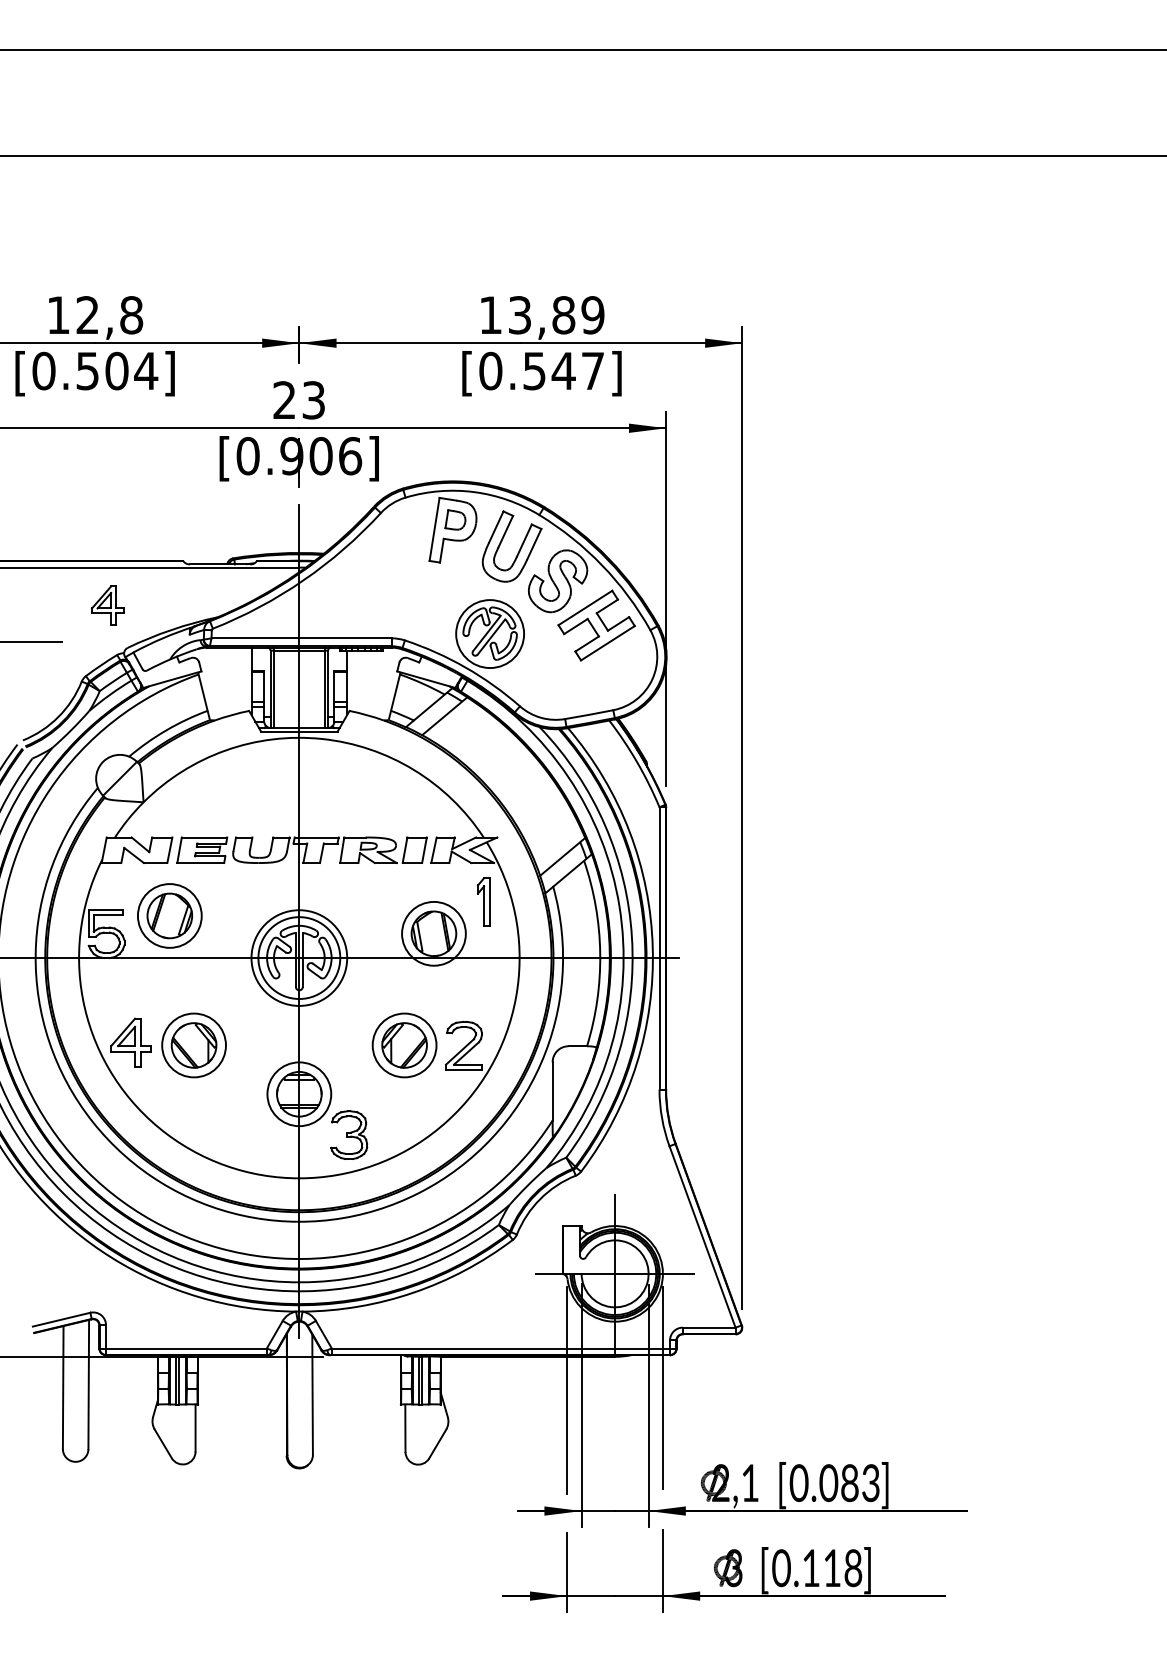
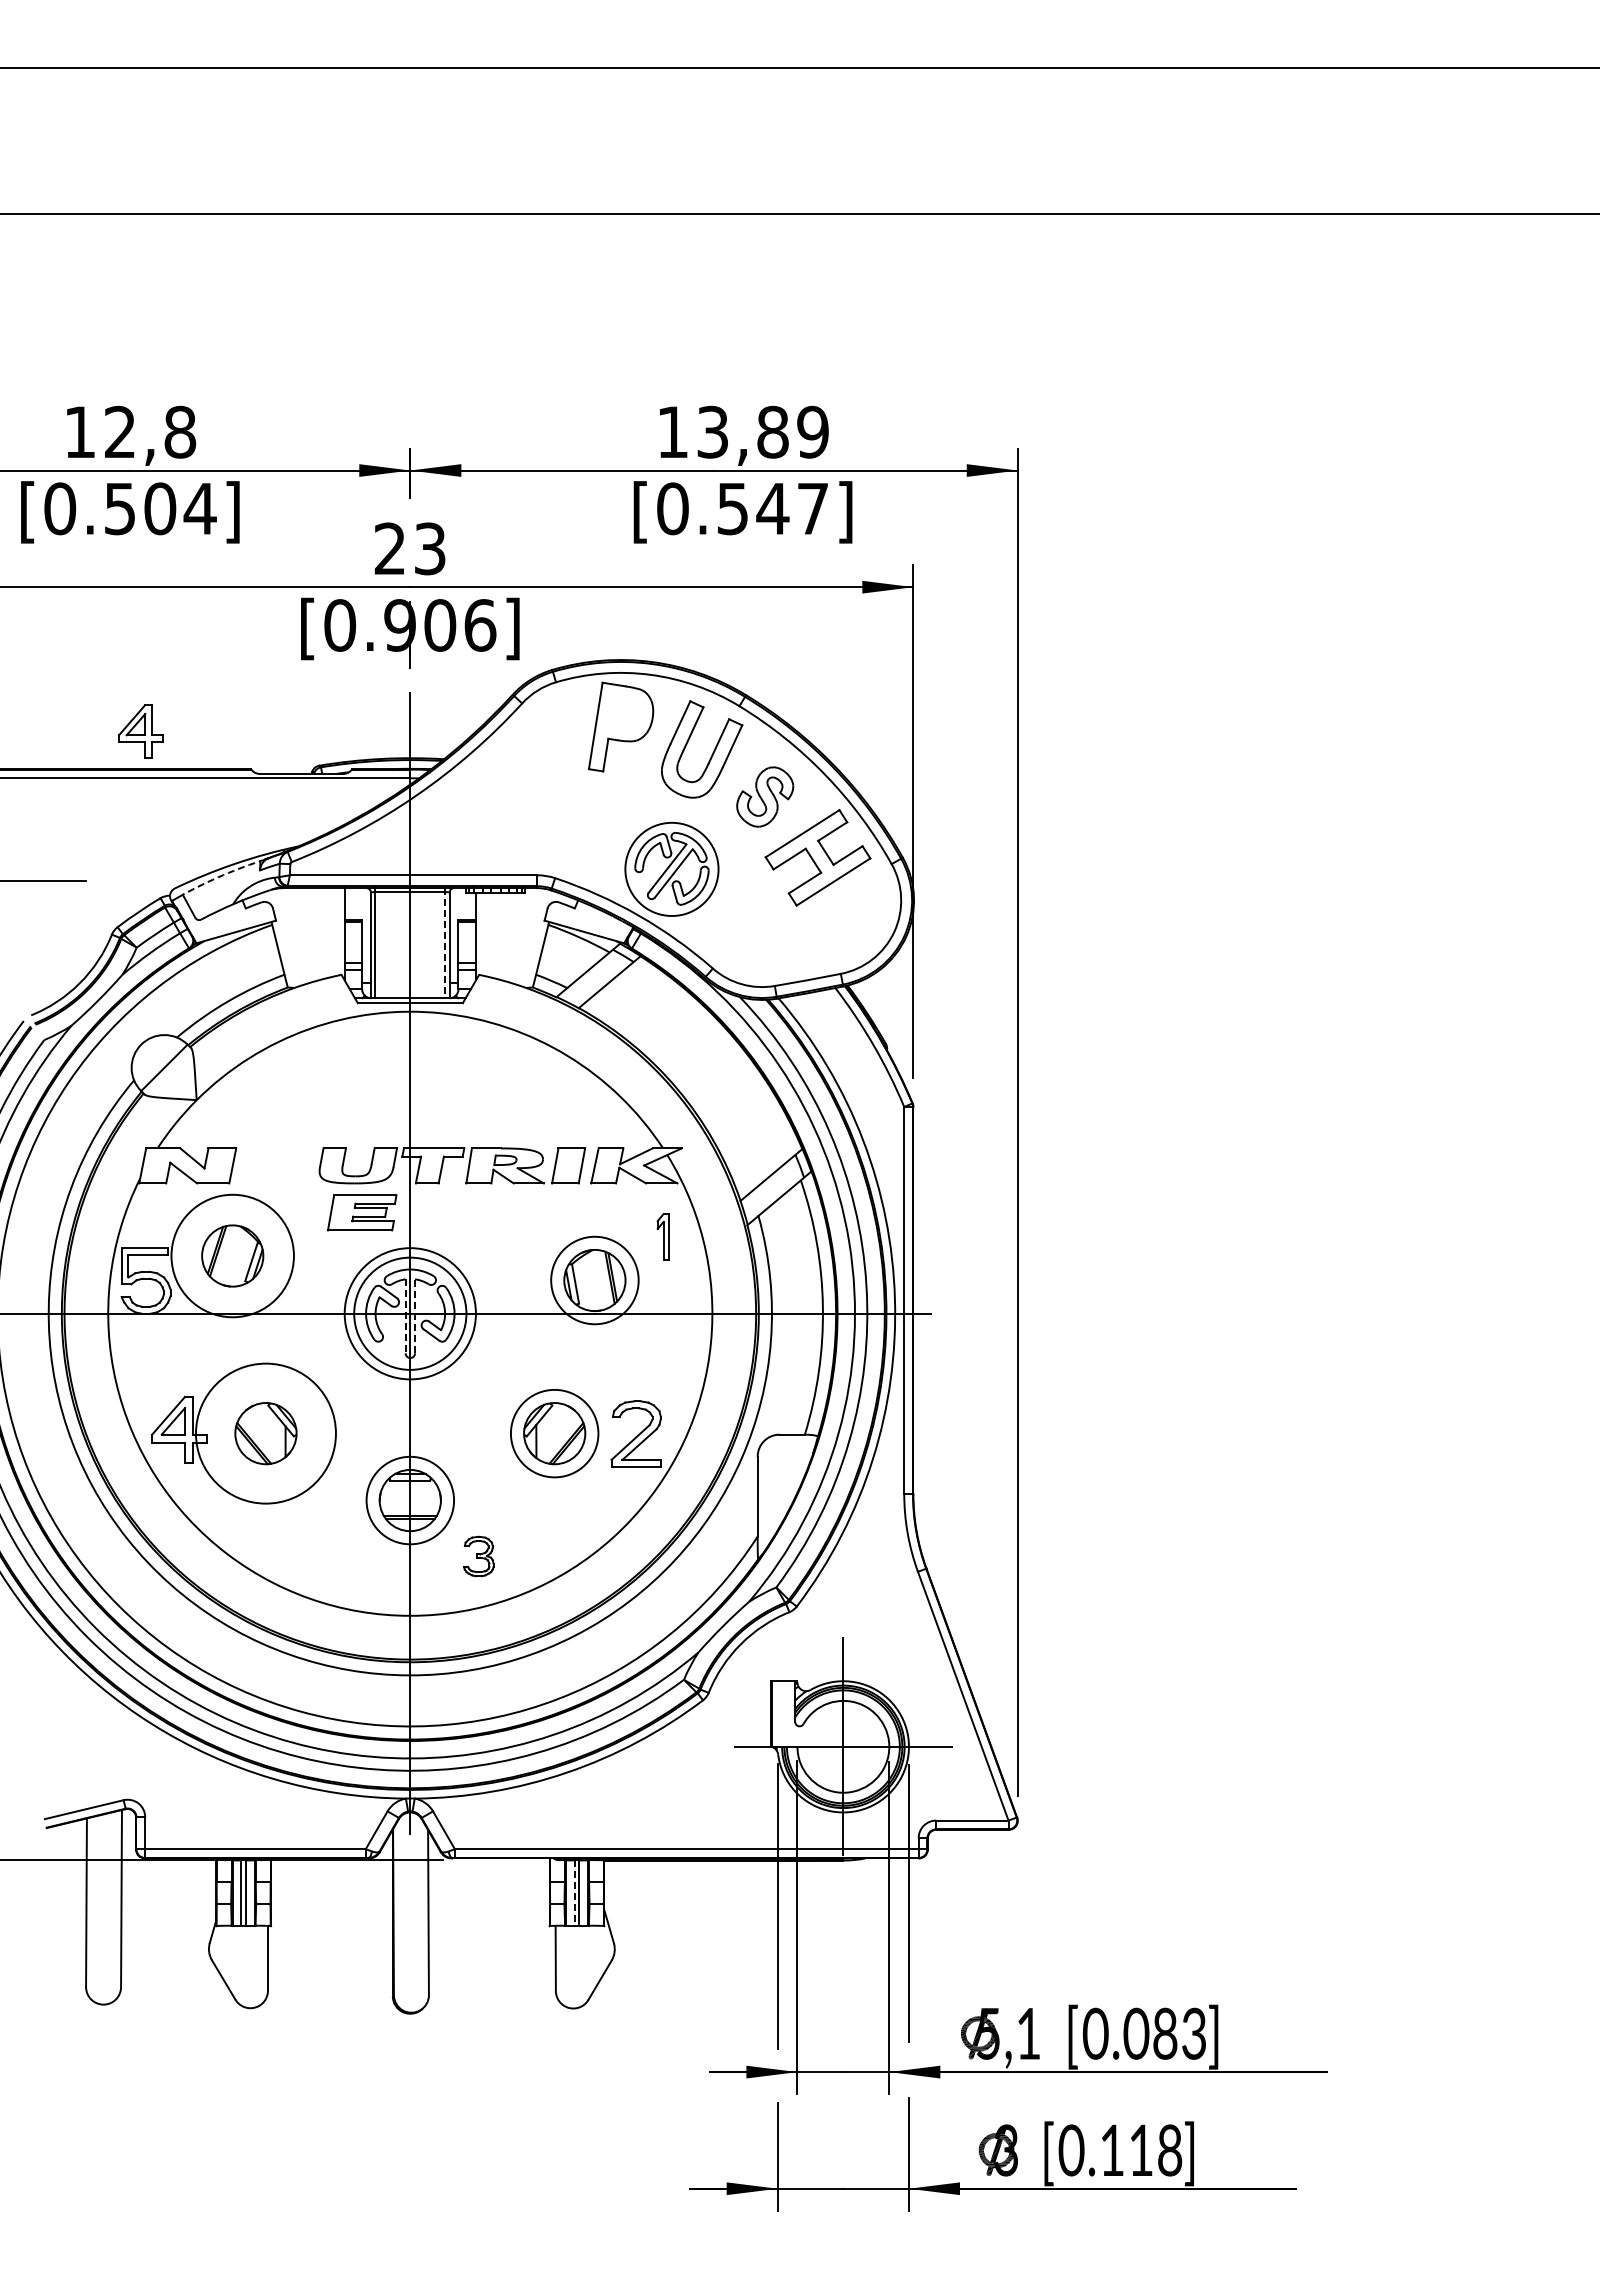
part: (455, 519) -> (624, 712), removed
part: (558, 580) -> (765, 796), size x0.7
part: (107, 605) -> (140, 731), moved
arc: (163, 638) -> (223, 875), solid -> dashed
line: (324, 688) -> (445, 943), solid -> dashed
part: (202, 849) -> (362, 1212), moved
part: (483, 901) -> (663, 1236), size x0.7
circle: (169, 915) -> (232, 1255), size x1.4
line: (295, 960) -> (405, 1316), solid -> dashed
line: (303, 960) -> (415, 1316), solid -> dashed
circle: (193, 1045) -> (265, 1433), size x1.6
part: (349, 1135) -> (478, 1556), size x0.6
line: (419, 1380) -> (574, 1893), solid -> dashed
text: (720, 1482) -> (988, 2033), 2,1 -> 5,1

